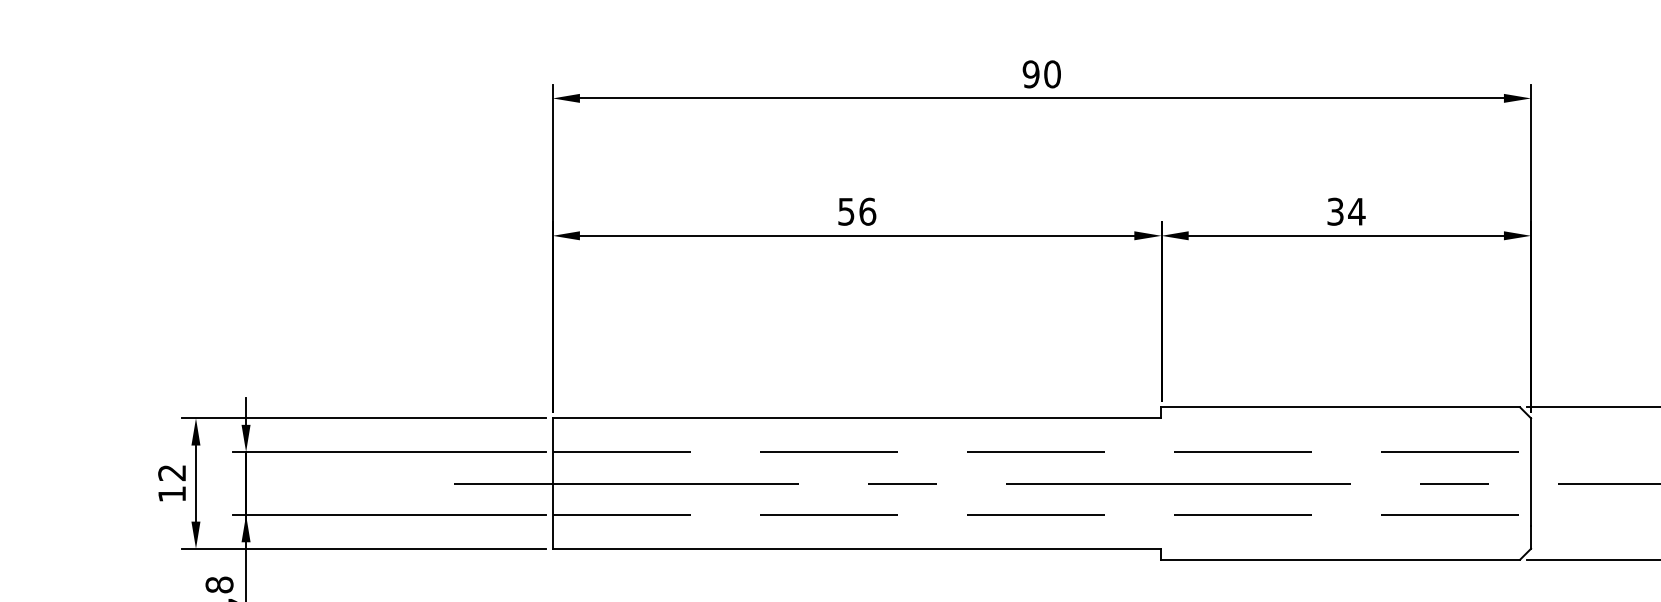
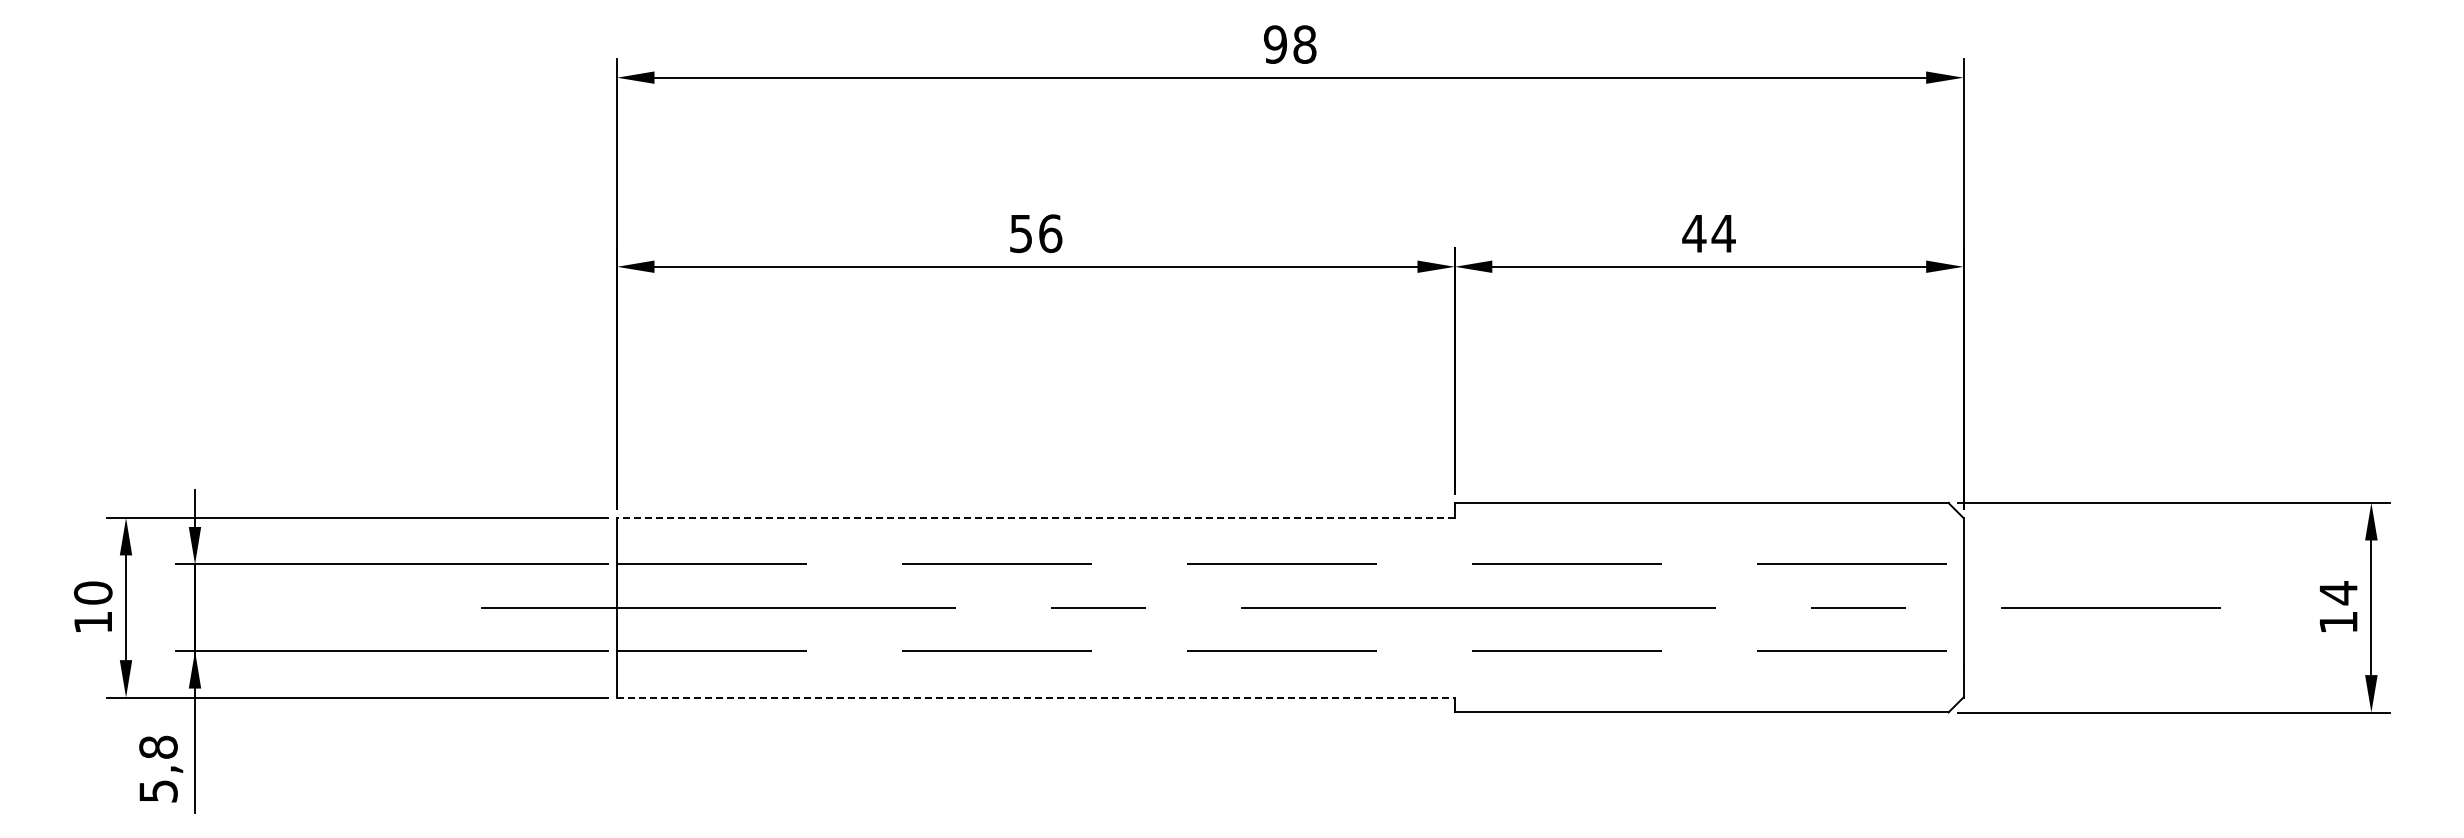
text: (1052, 74) -> (1304, 44), 90 -> 98
text: (1335, 211) -> (1694, 233), 34 -> 44
line: (856, 417) -> (1035, 517), solid -> dashed
text: (172, 472) -> (93, 592), 12 -> 10
line: (856, 548) -> (1035, 697), solid -> dashed

